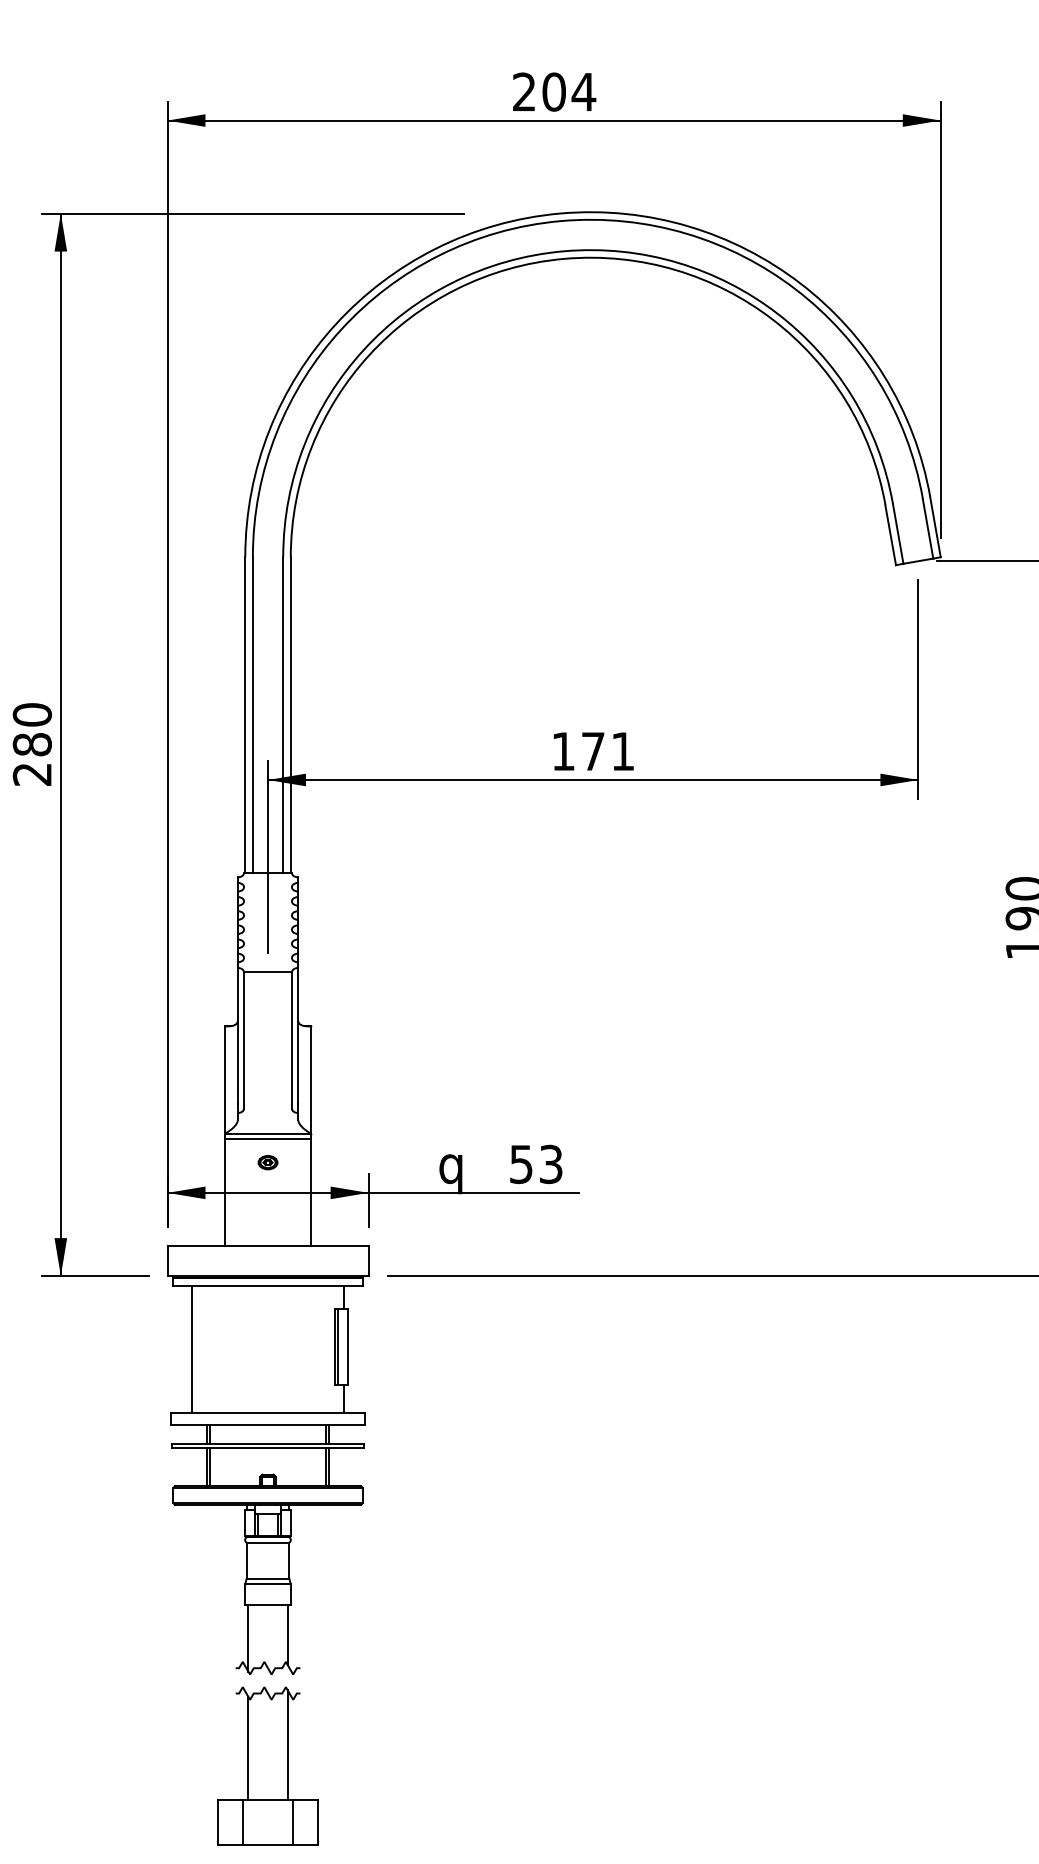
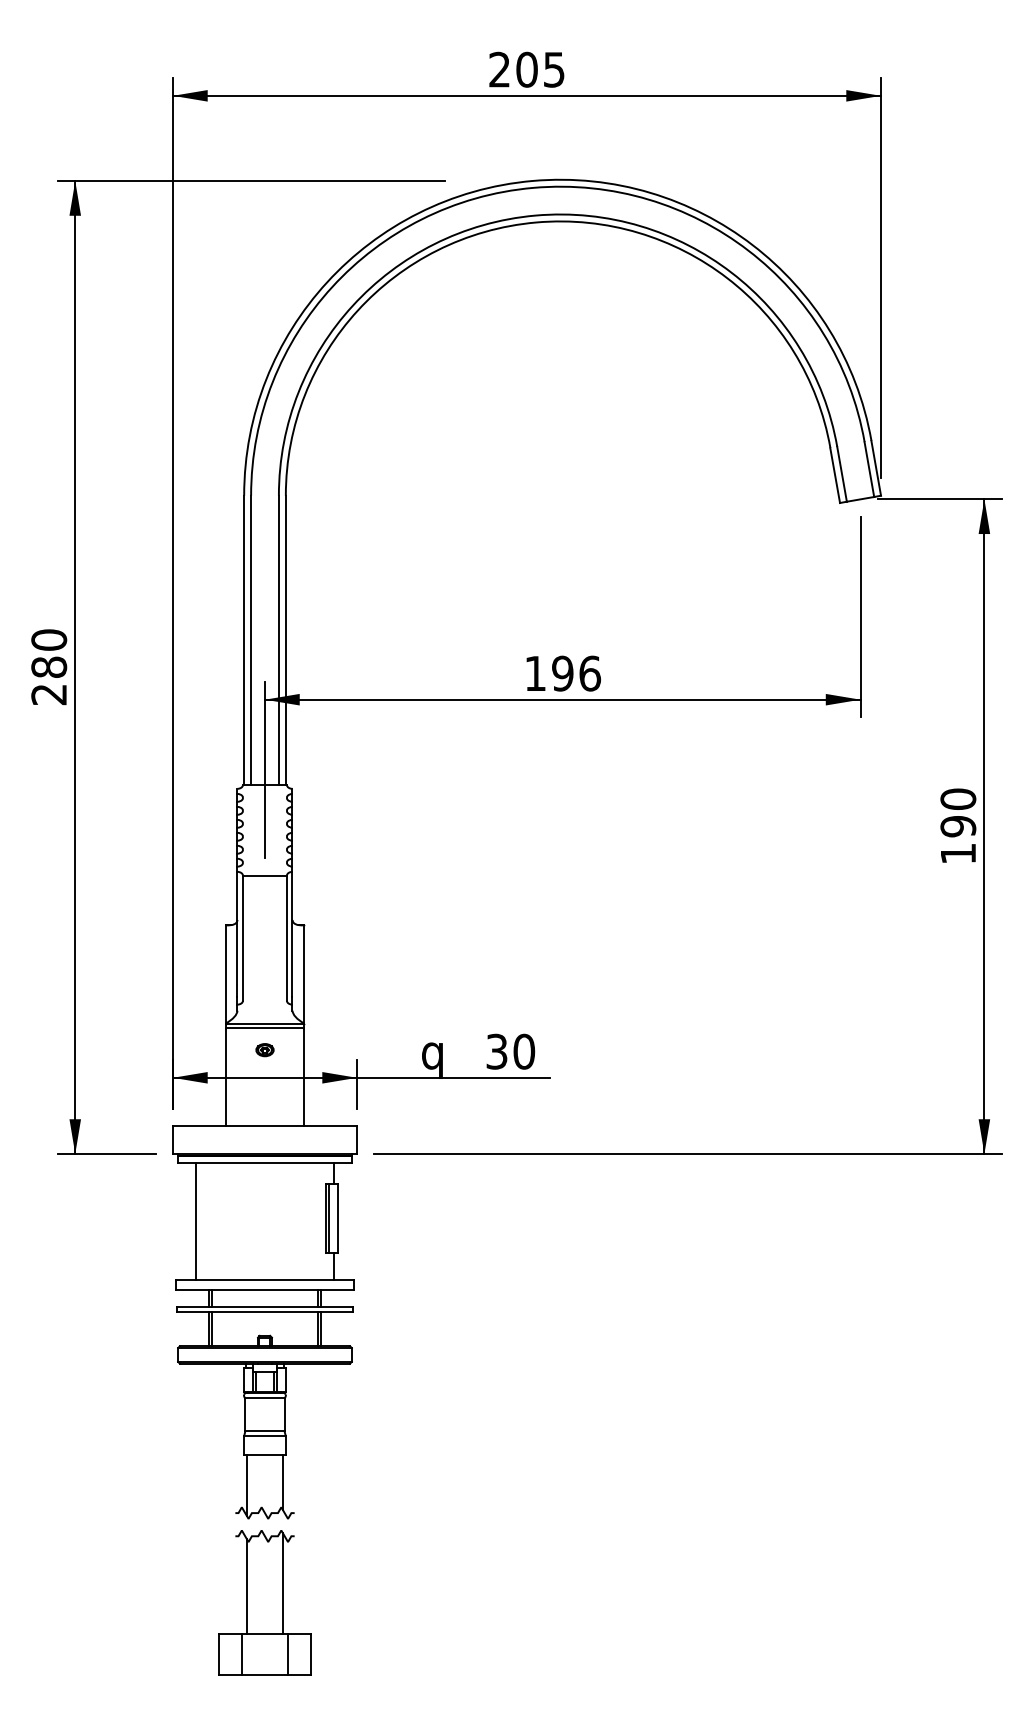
text: (583, 91) -> (553, 69), 204 -> 205
text: (608, 751) -> (576, 673), 171 -> 196
text: (537, 1164) -> (511, 1051), 53 -> 30

